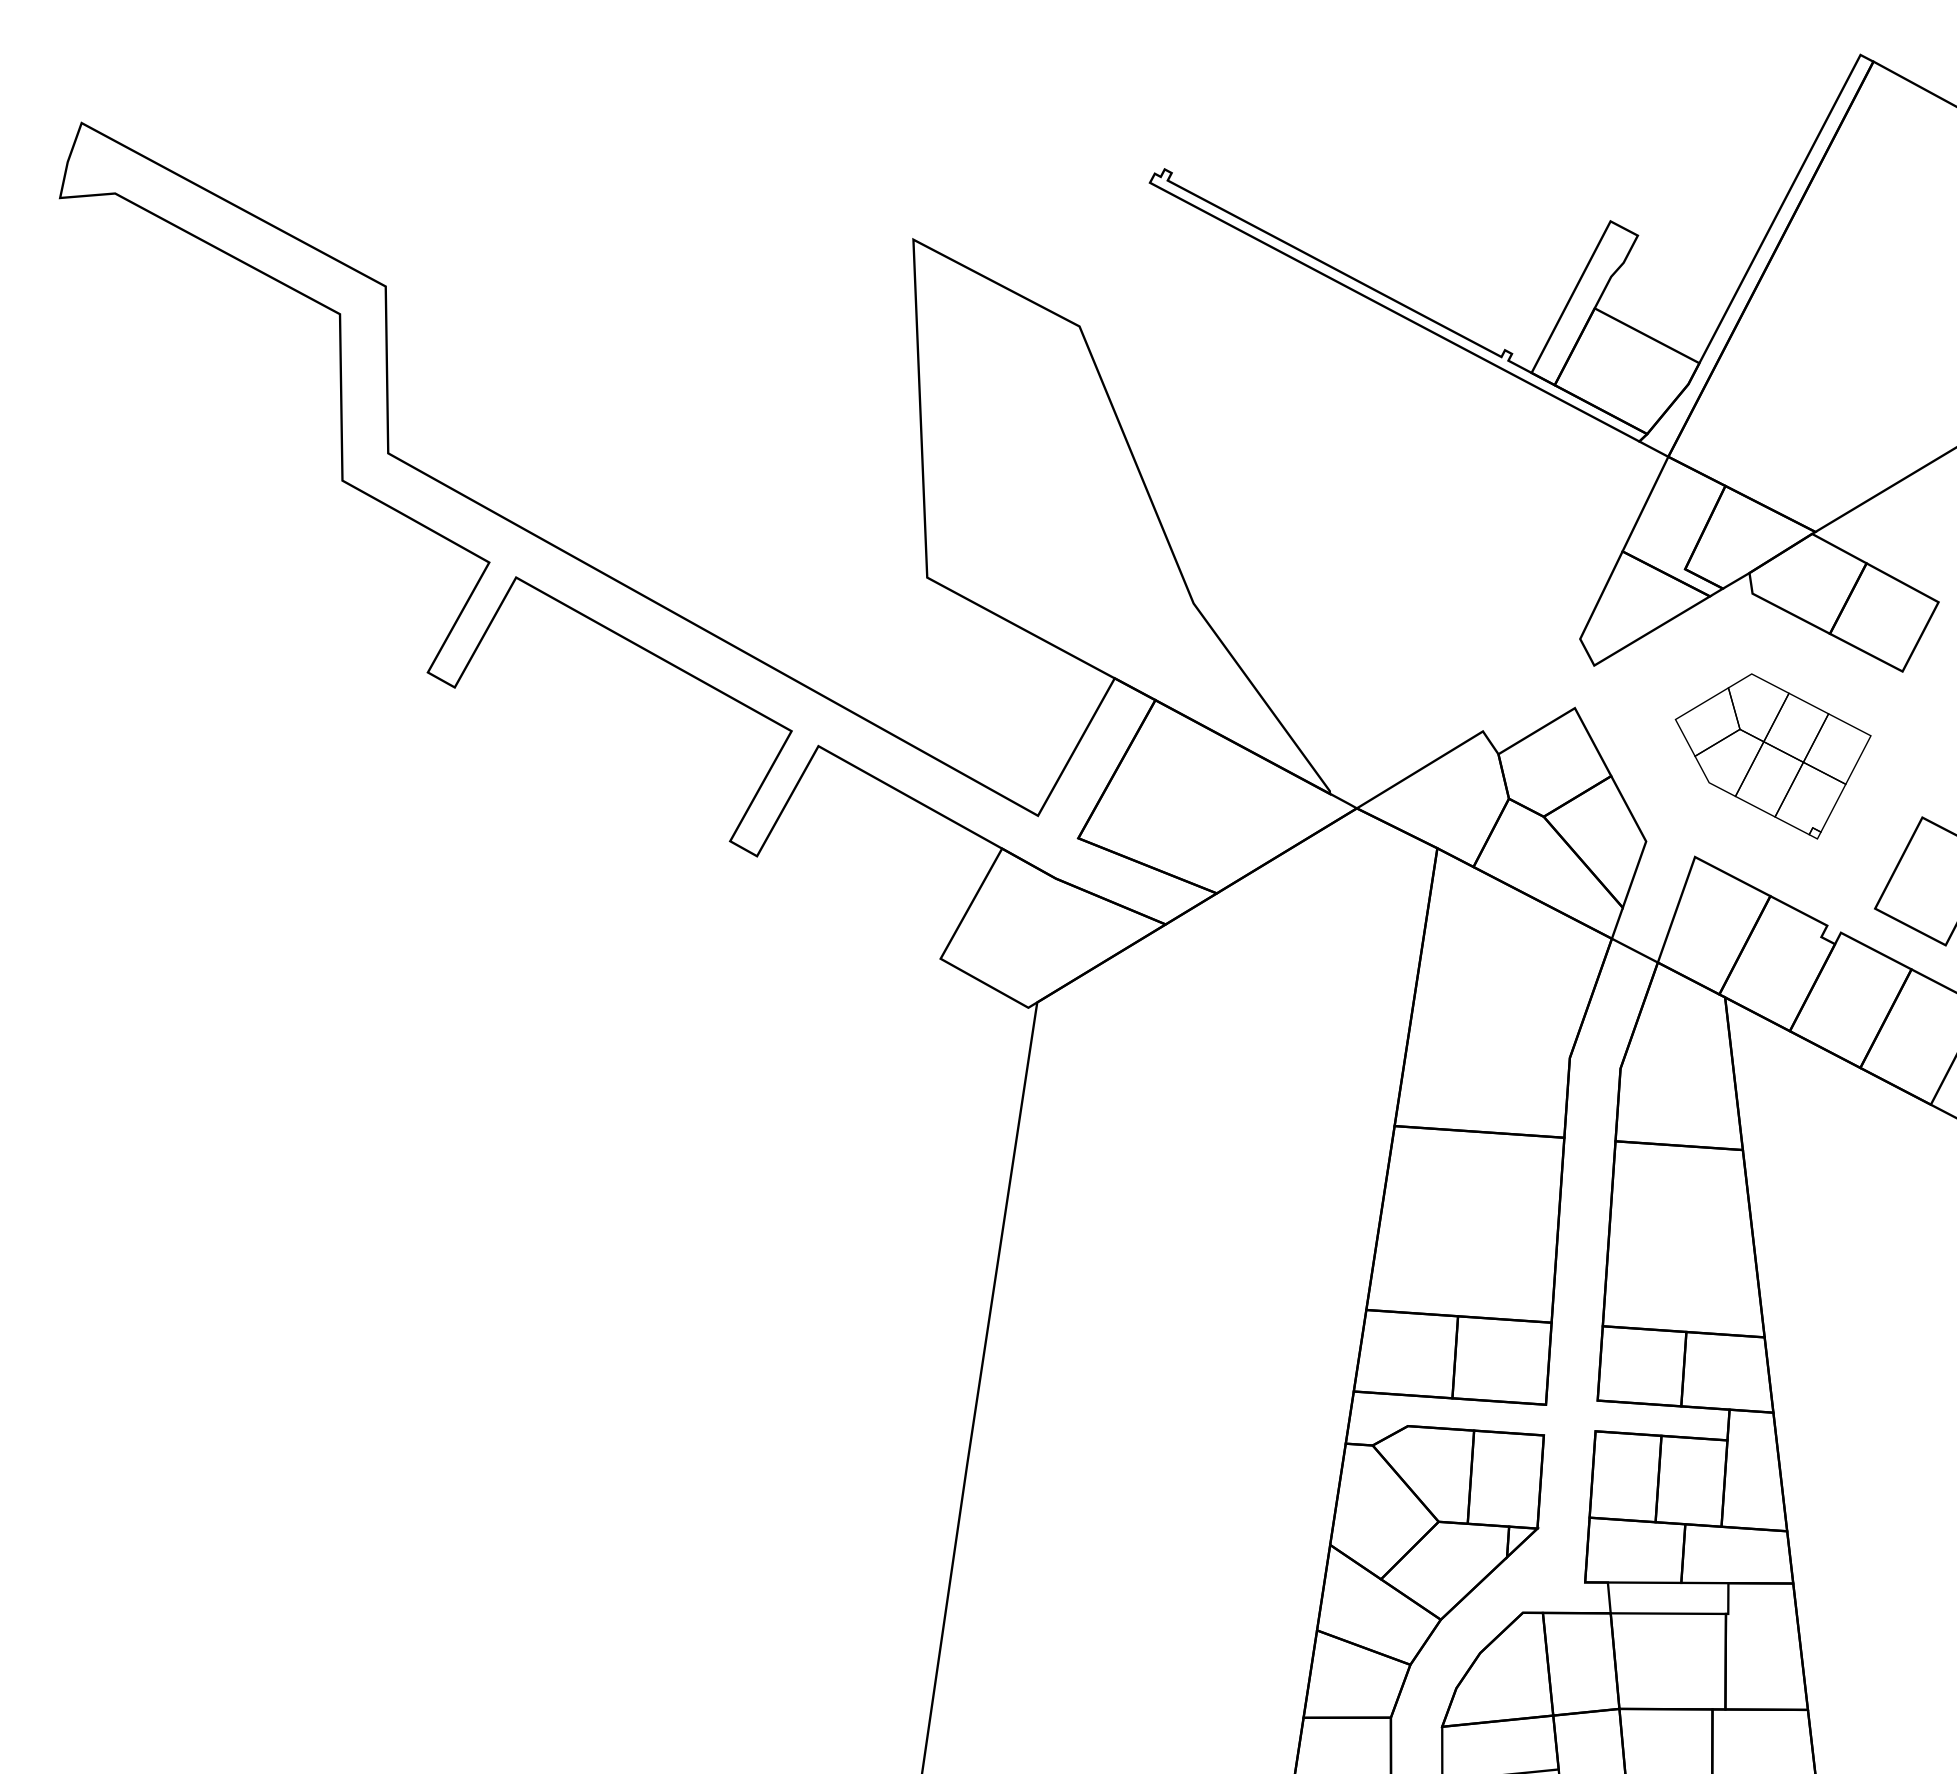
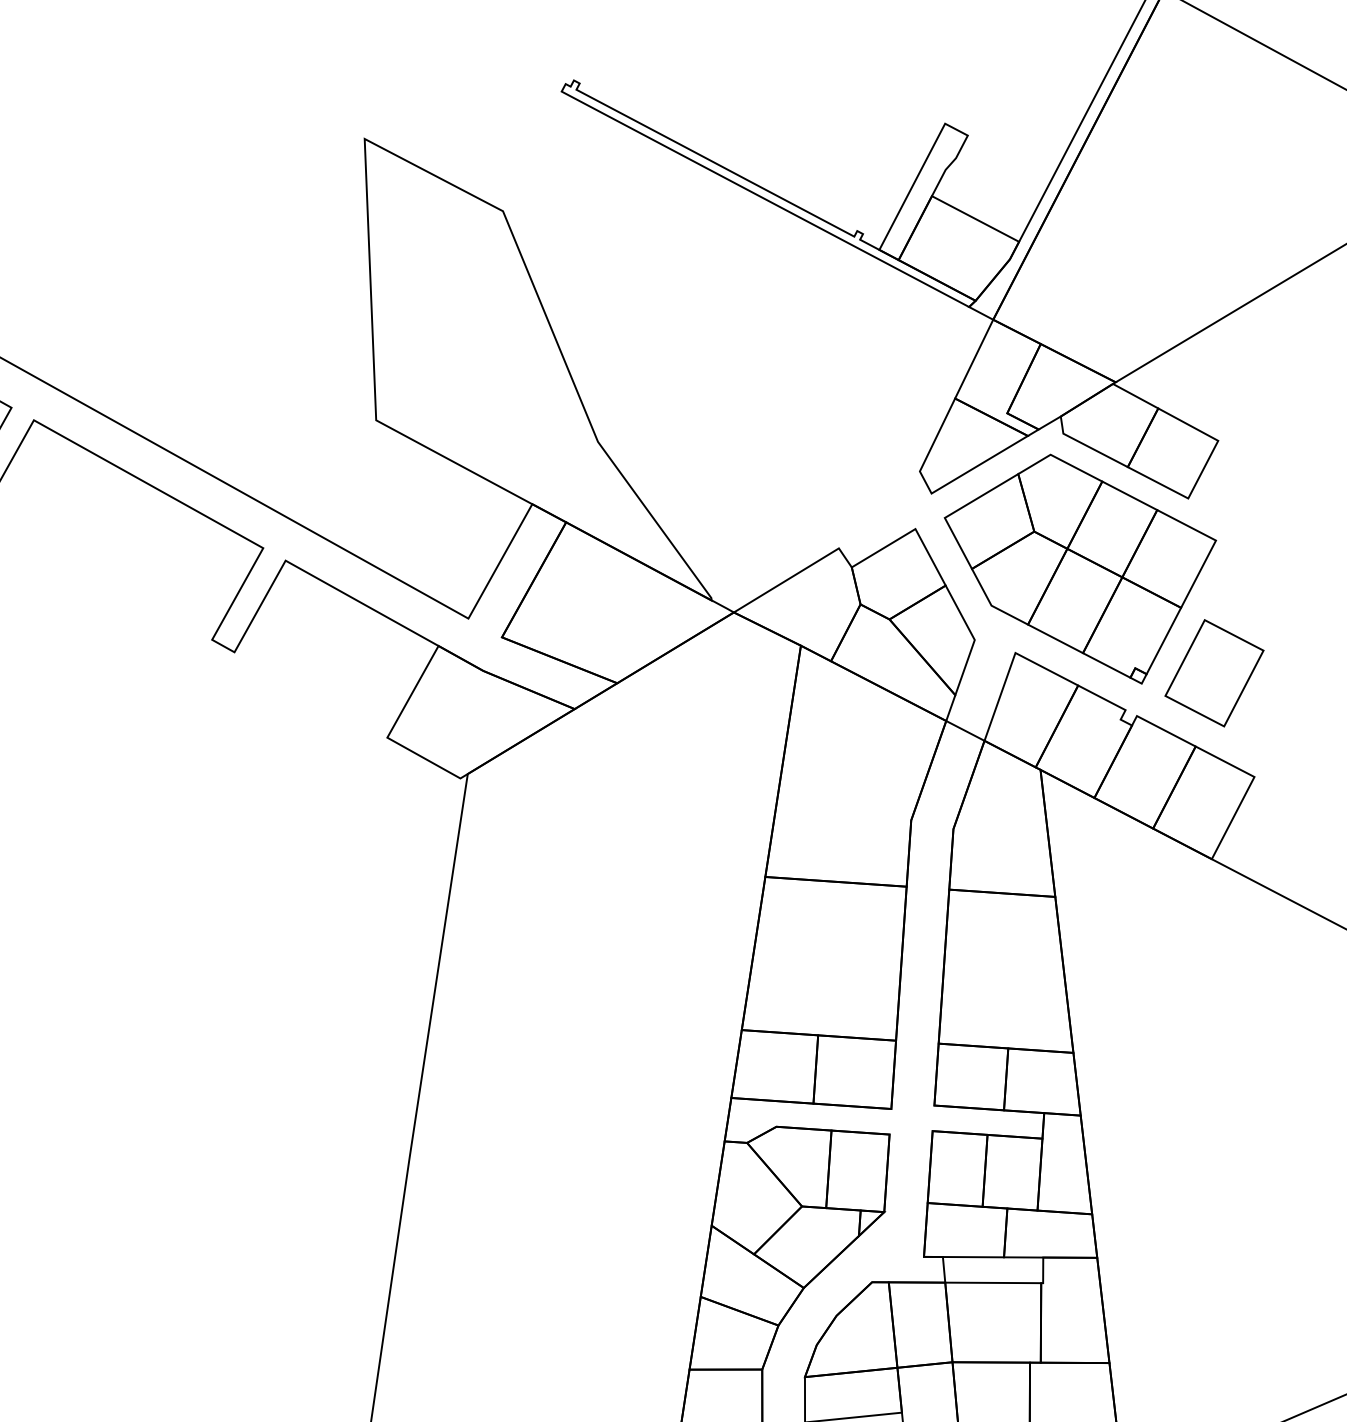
part: (1773, 756) -> (1080, 569), size x1.67

